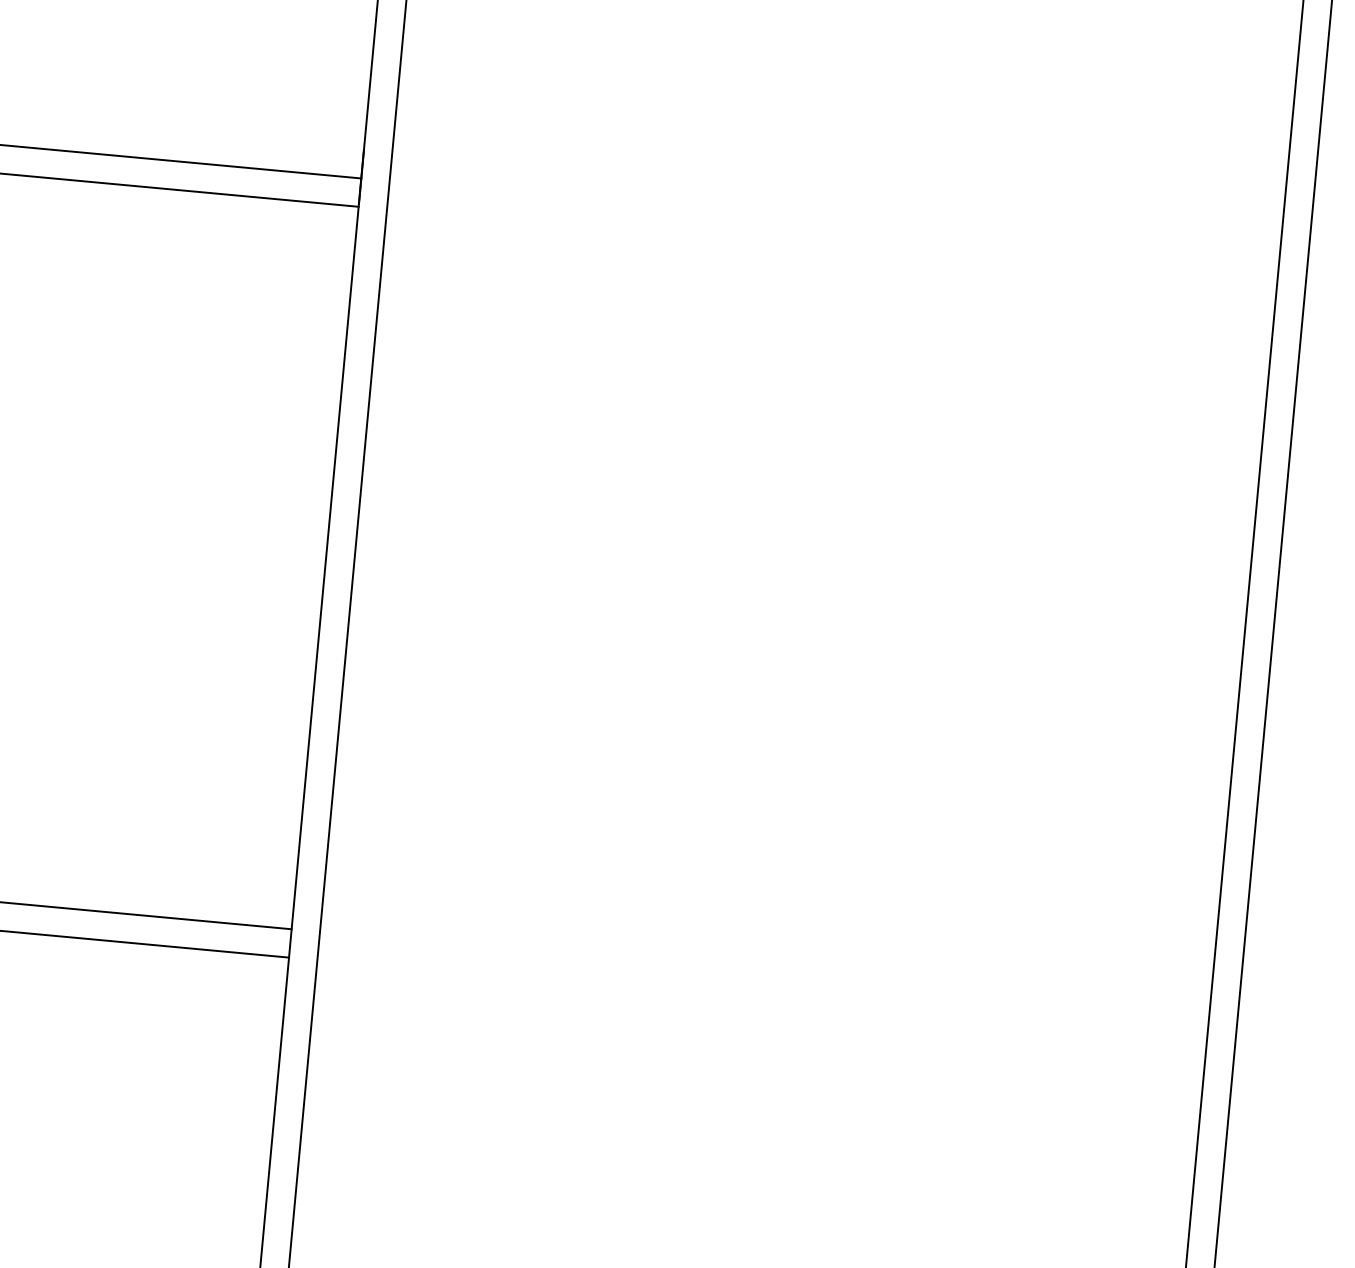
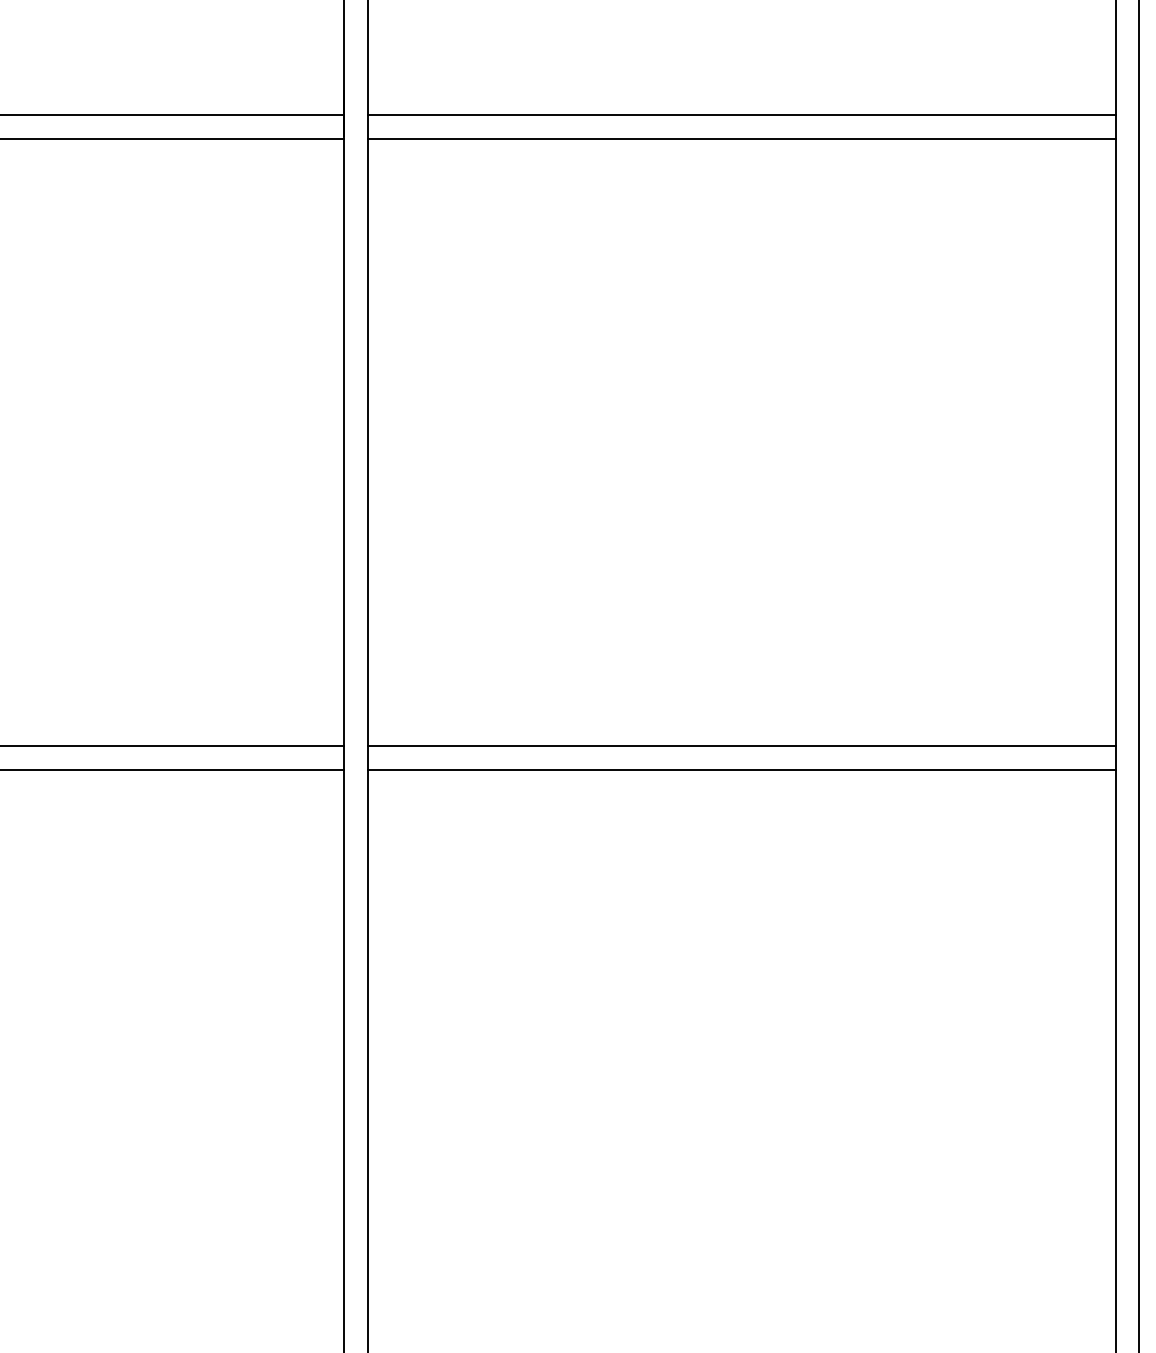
line: (834, 221) -> (741, 114), added
line: (831, 250) -> (741, 138), added
line: (764, 973) -> (741, 746), added
line: (761, 1001) -> (741, 770), added

